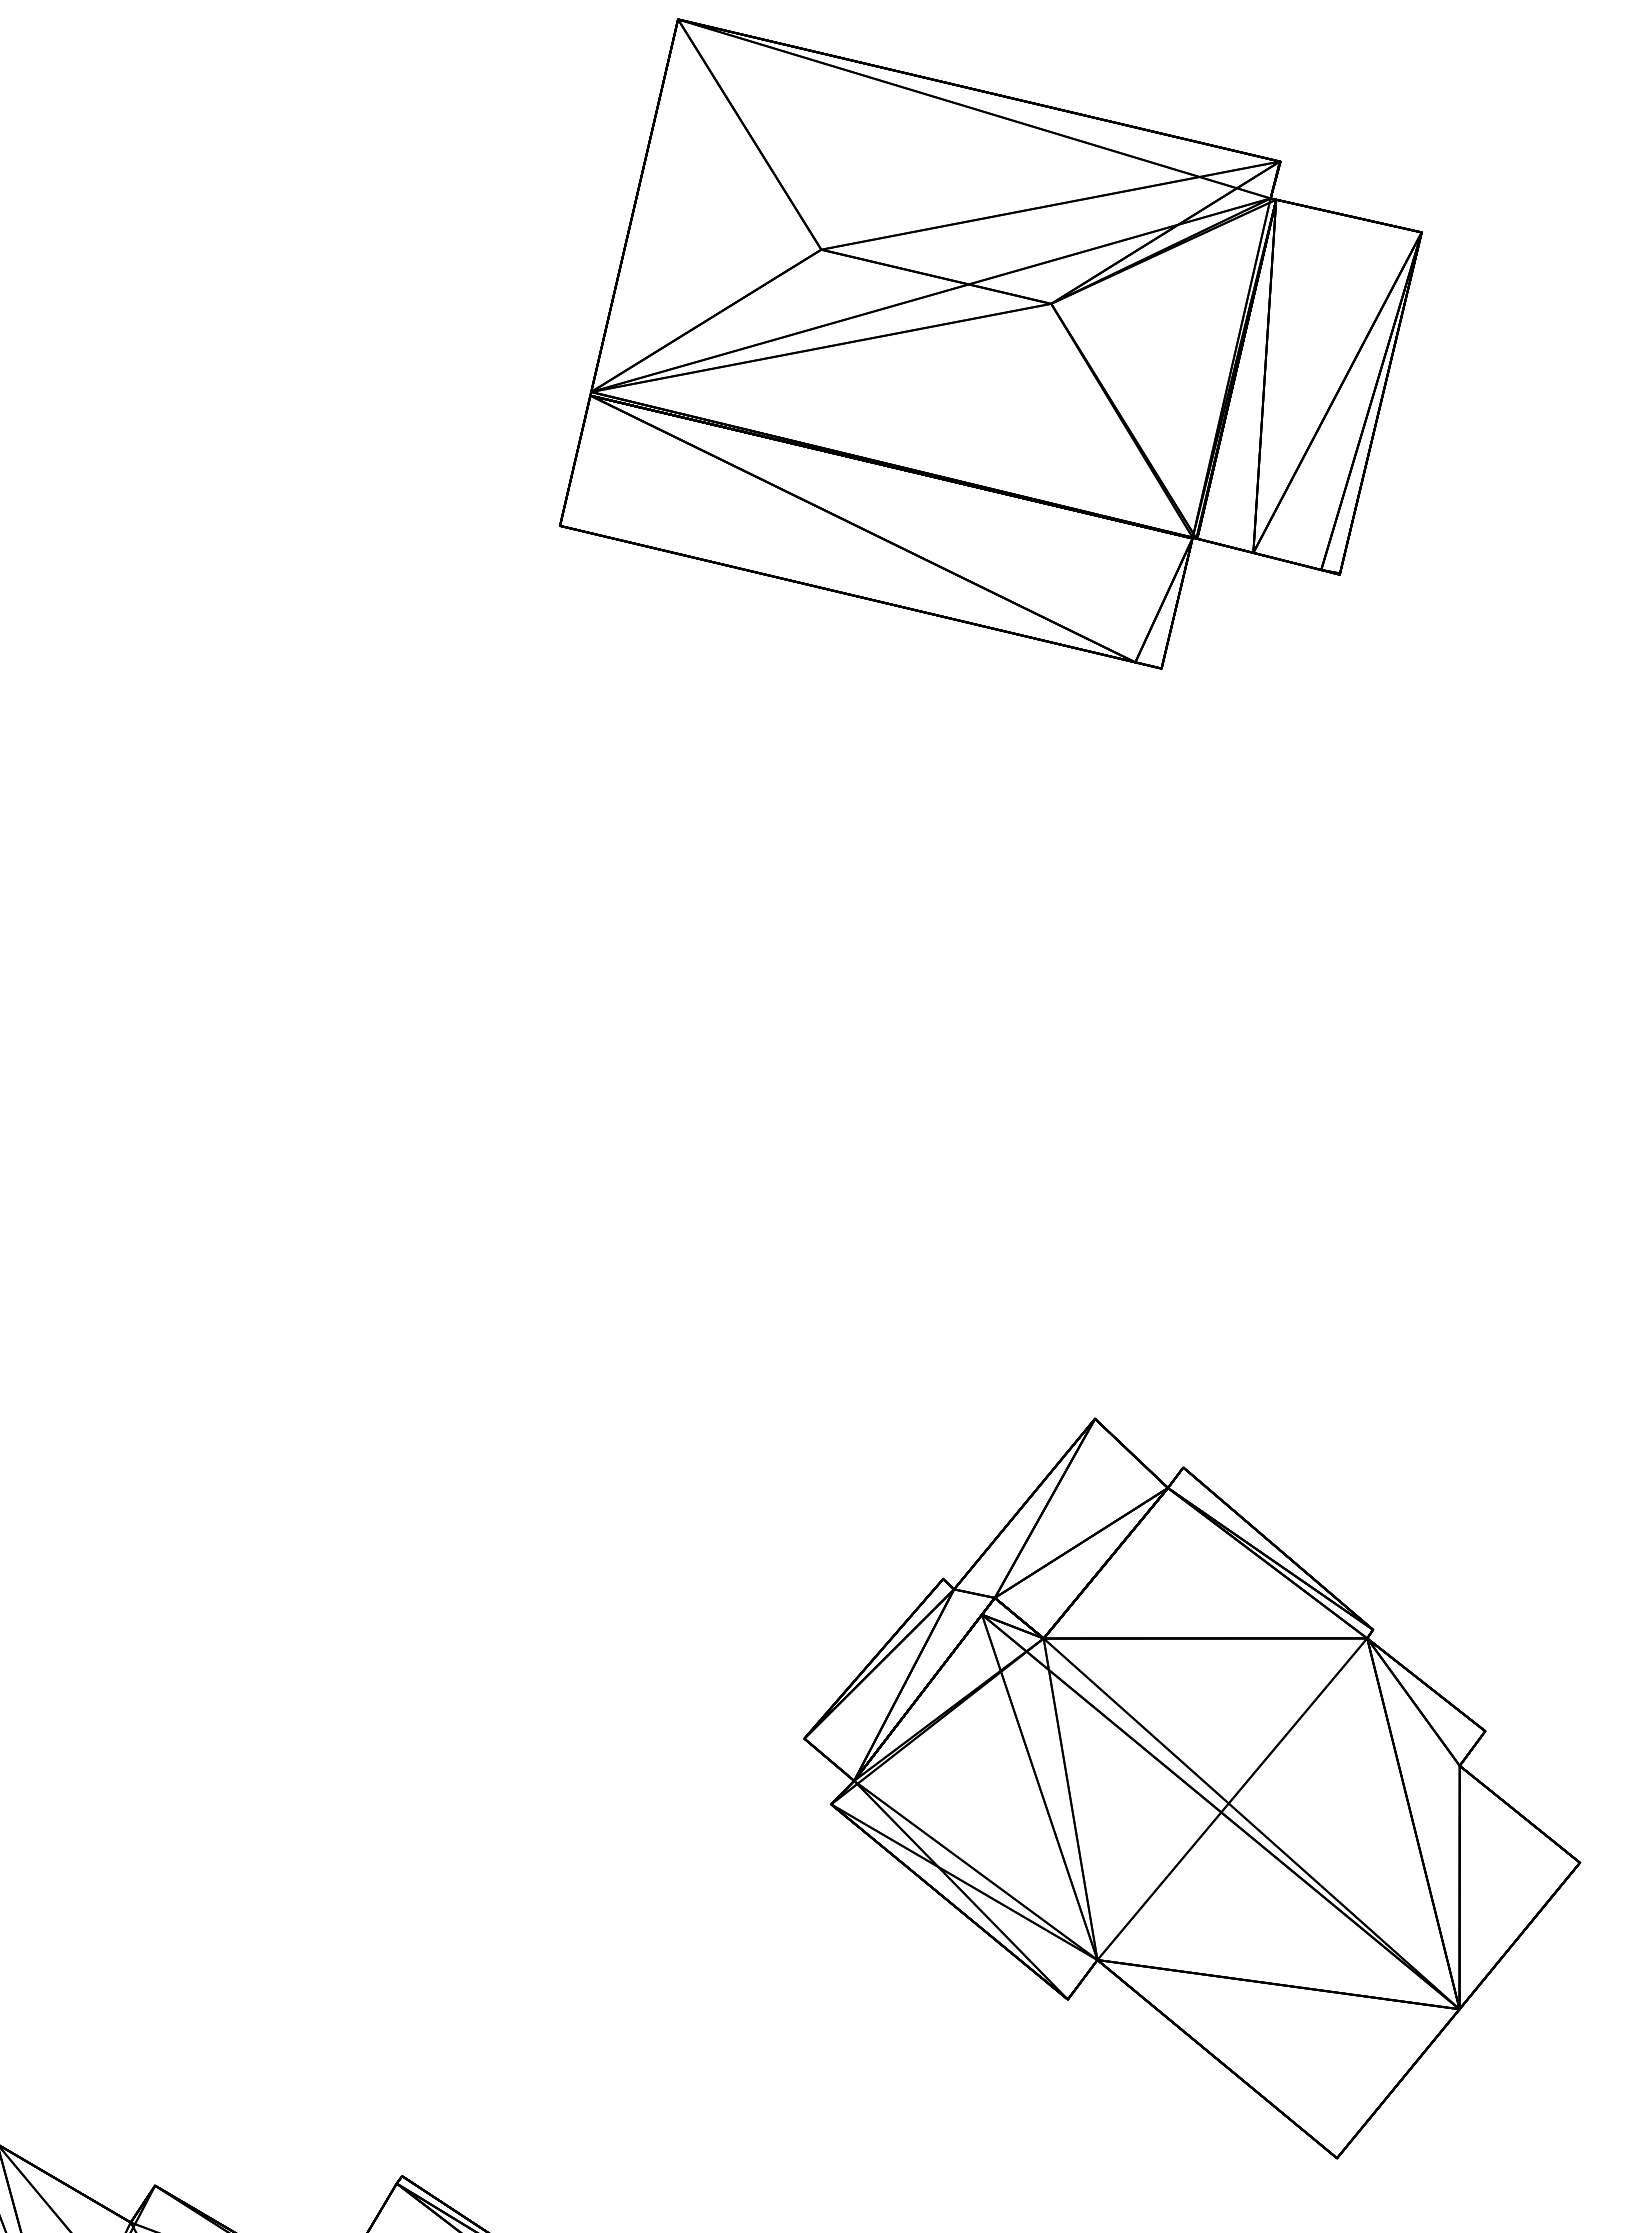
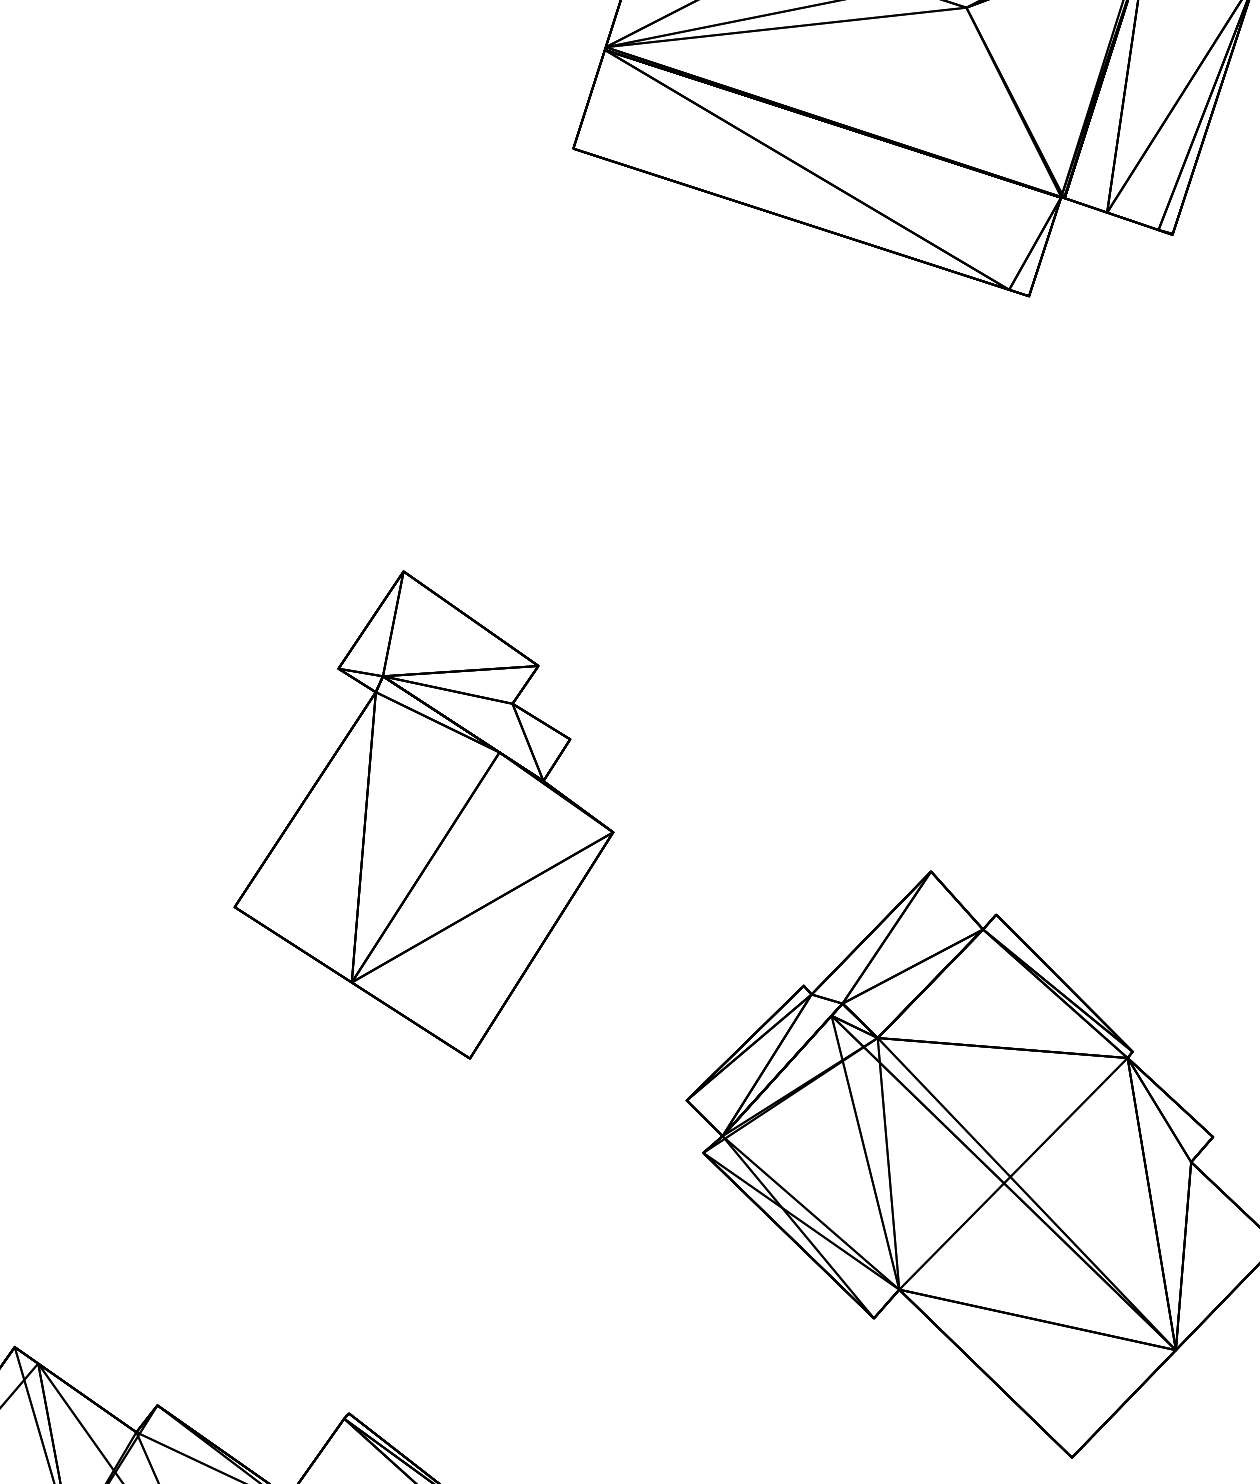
part: (442, 1397) -> (428, 814), added

